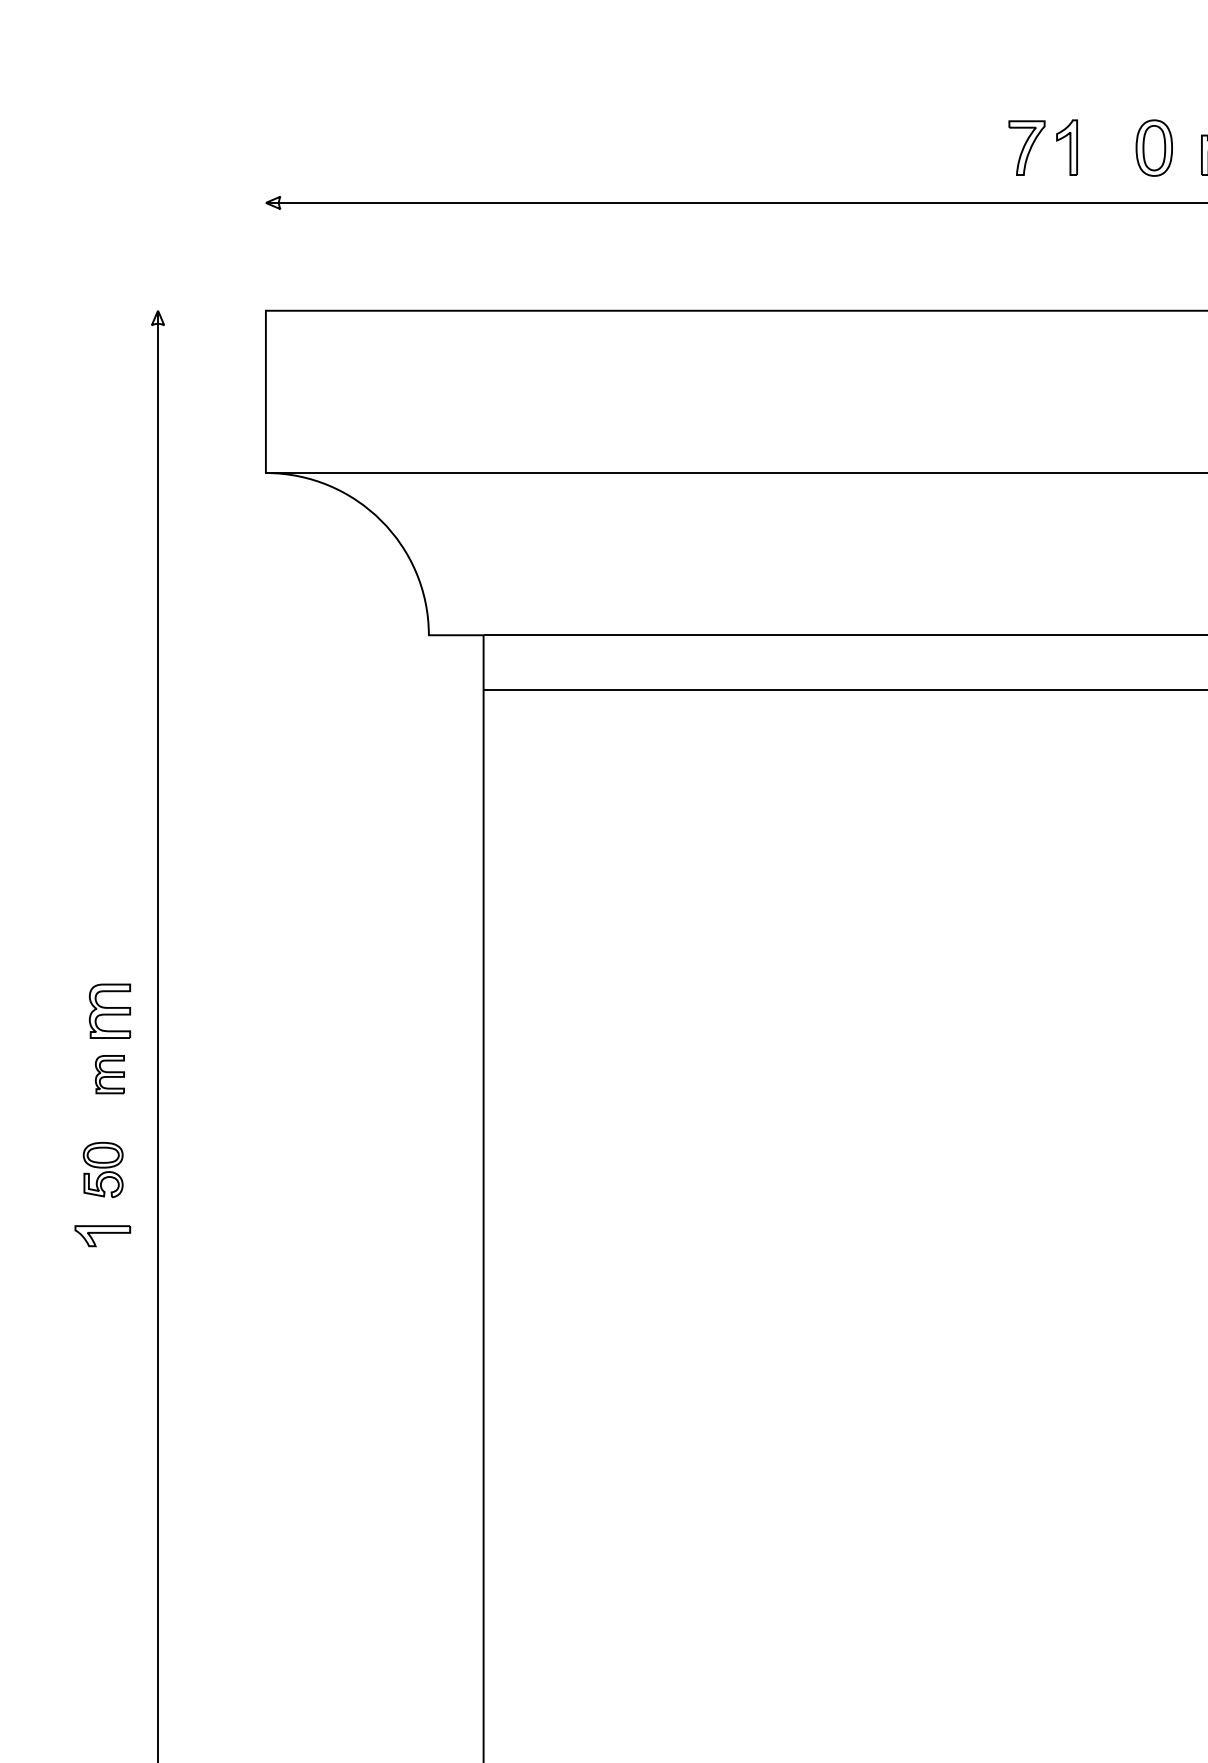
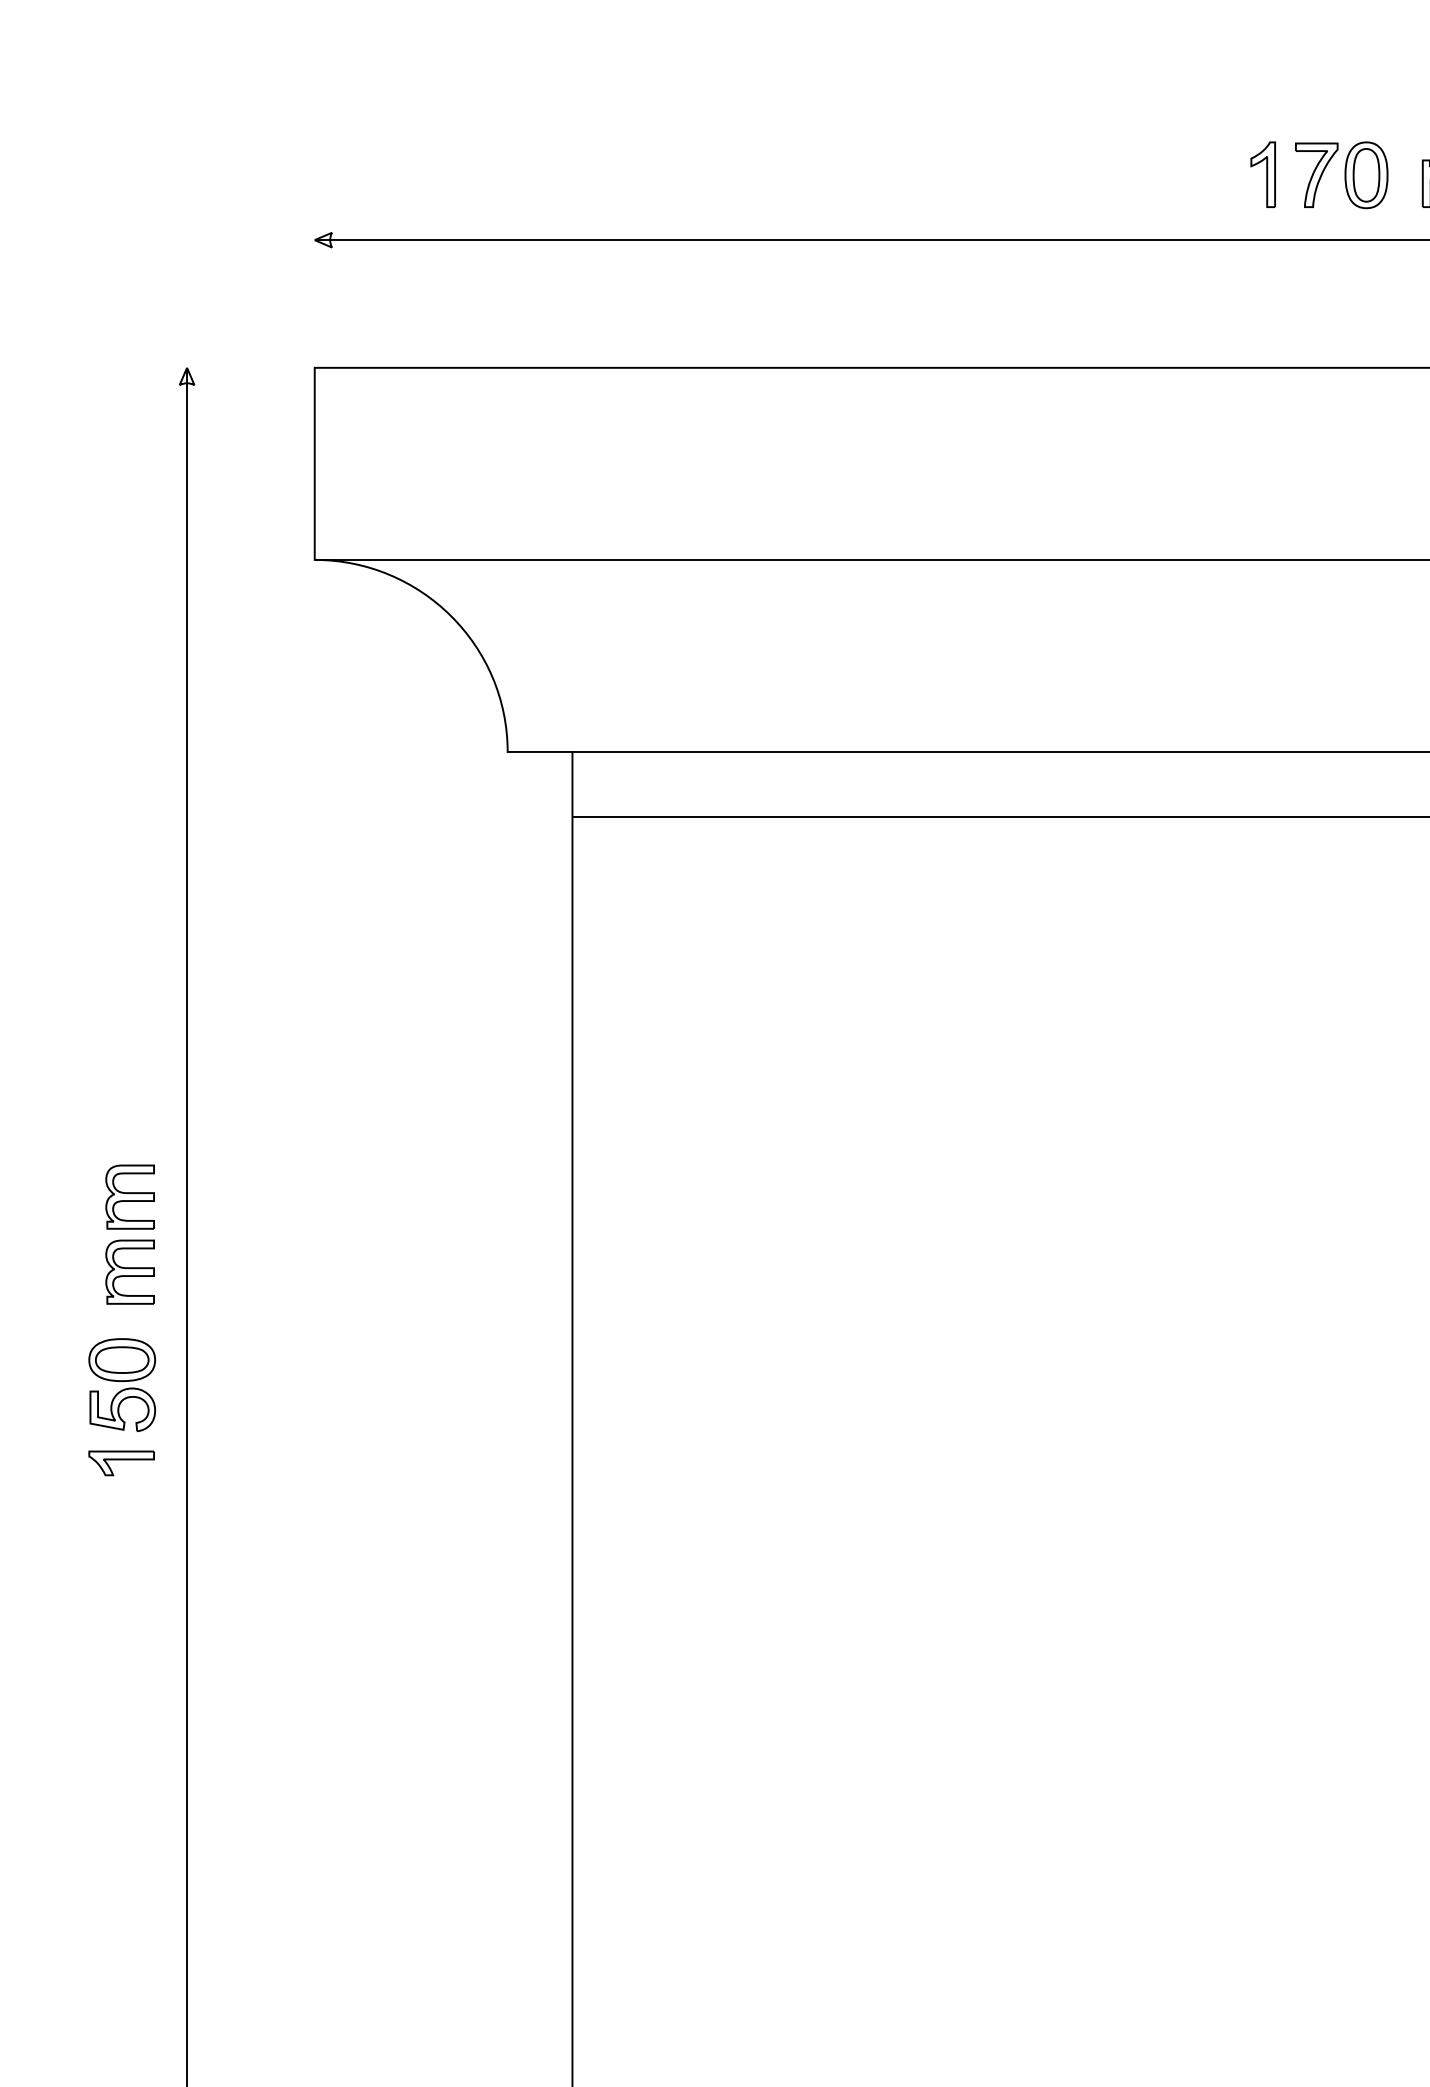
part: (1026, 147) -> (1316, 174), moved
part: (109, 1074) -> (129, 1271), size x1.43
part: (102, 1169) -> (121, 1384), size x1.43

